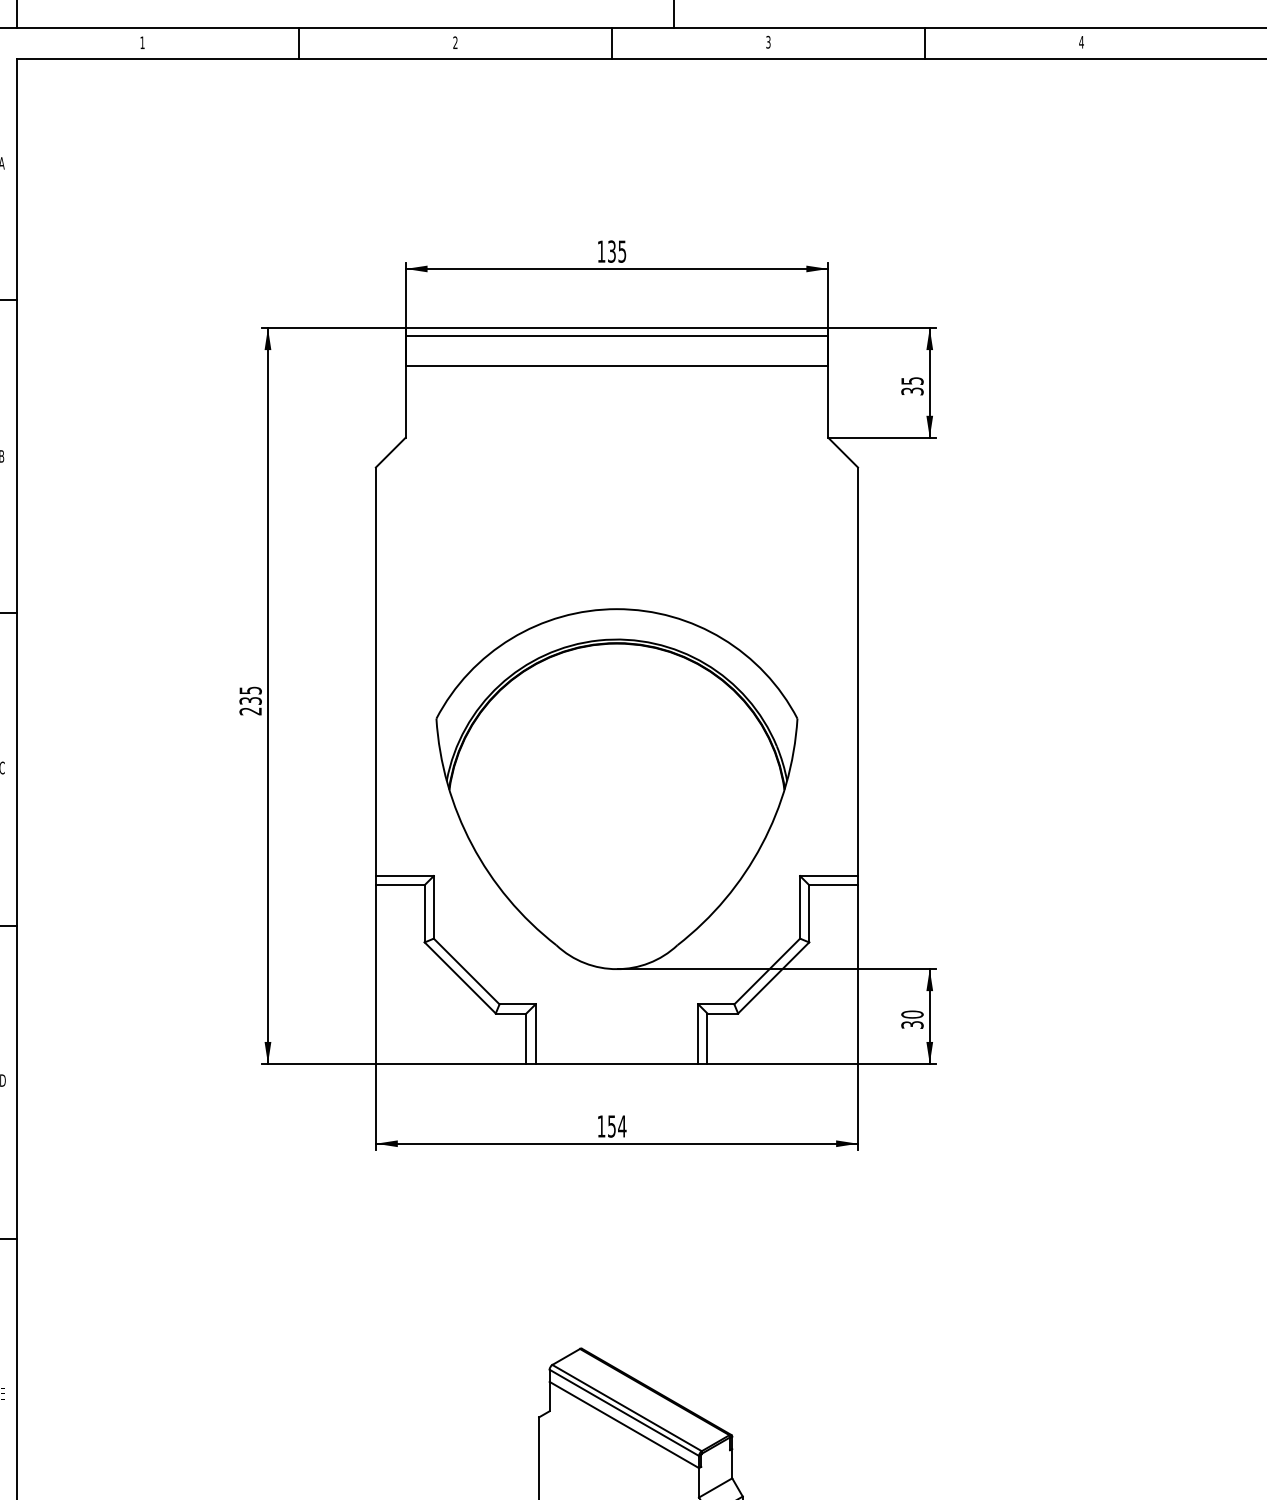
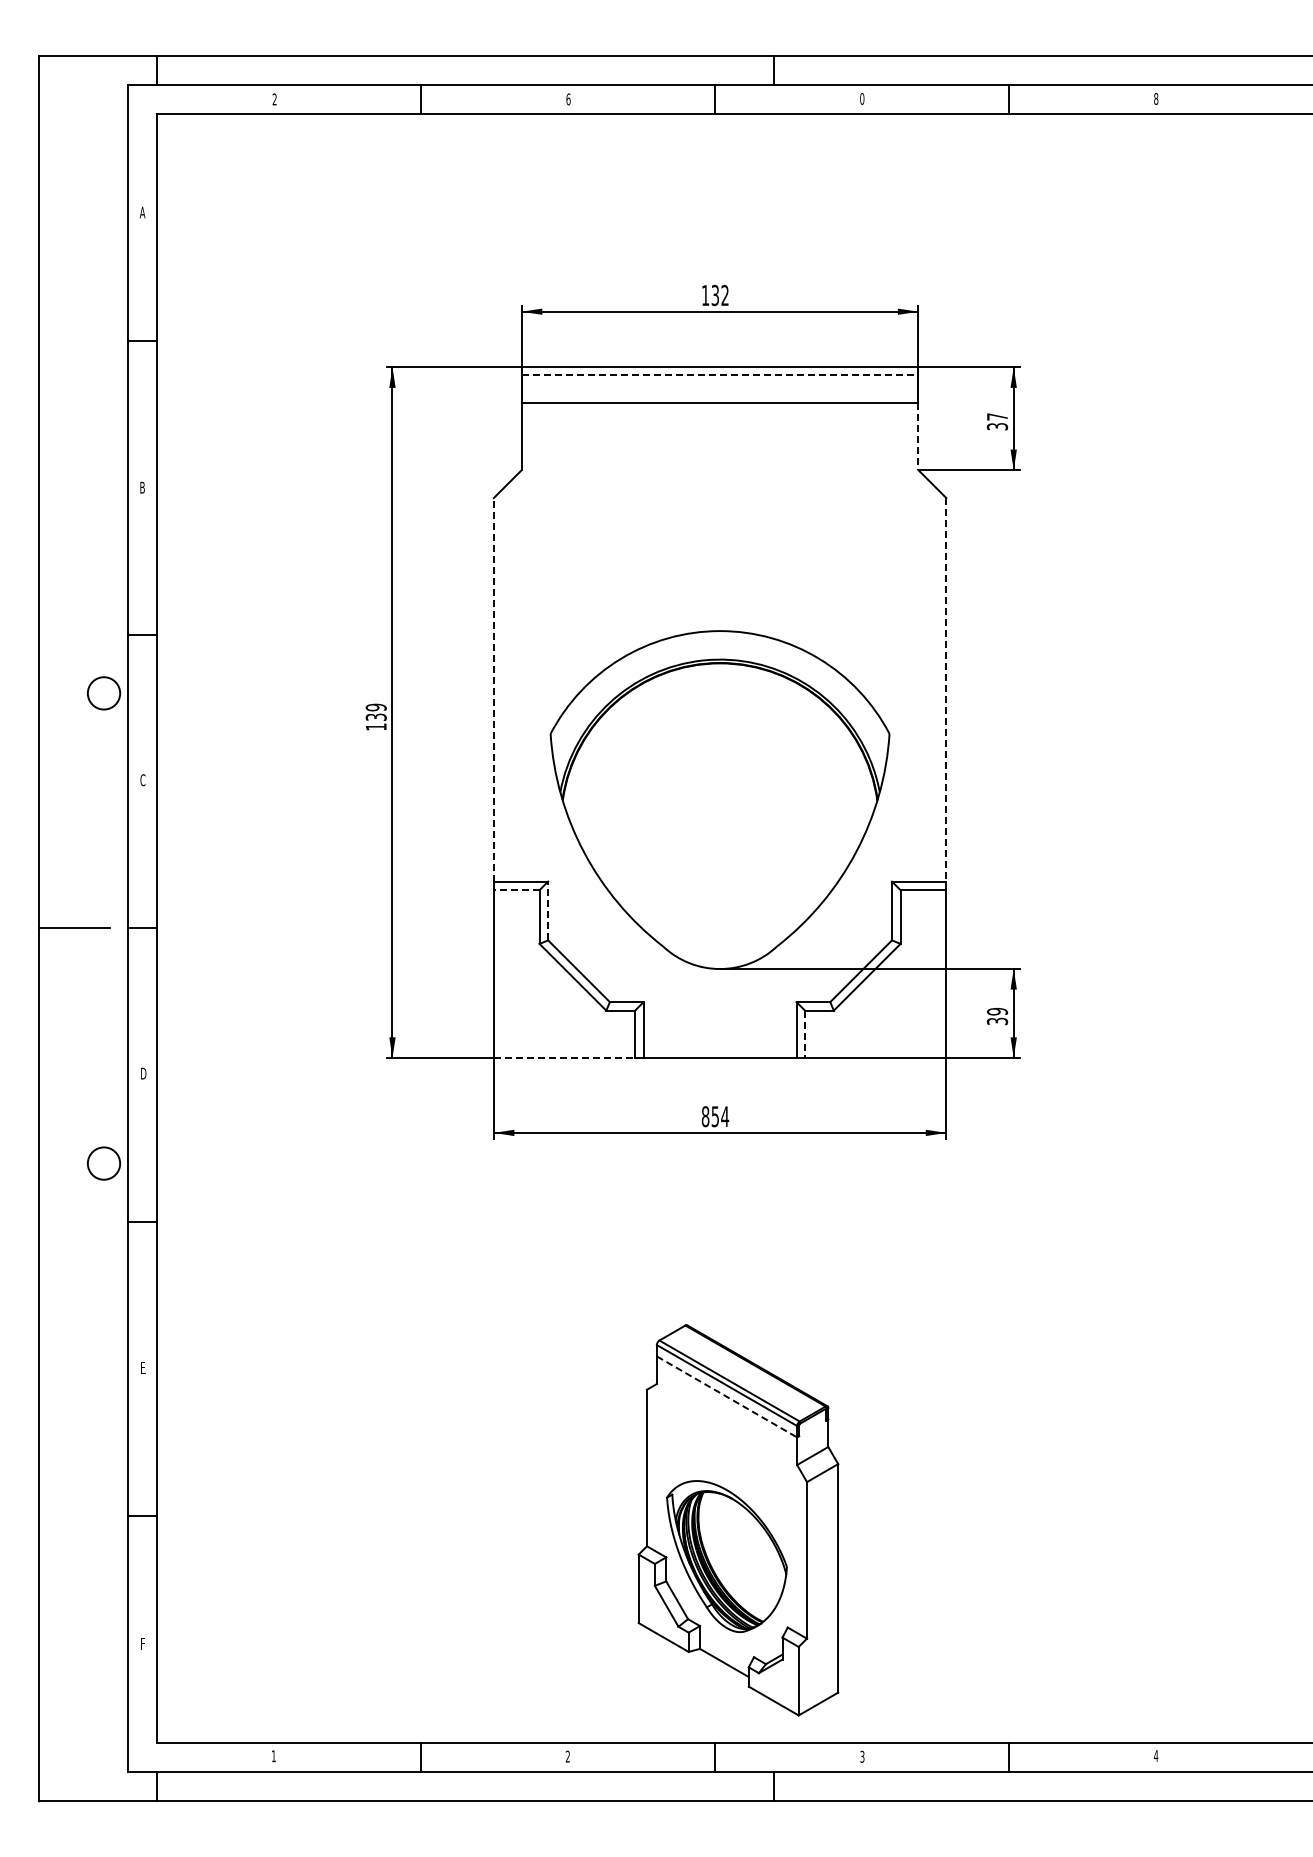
text: (768, 41) -> (862, 98), 3 -> 0
text: (1080, 41) -> (1155, 98), 4 -> 8
text: (142, 42) -> (274, 99), 1 -> 2
text: (455, 42) -> (568, 99), 2 -> 6
text: (621, 251) -> (724, 295), 135 -> 132
line: (617, 335) -> (720, 374), solid -> dashed
text: (912, 380) -> (997, 416), 35 -> 37
line: (828, 401) -> (918, 436), solid -> dashed
line: (375, 671) -> (493, 689), solid -> dashed
line: (858, 671) -> (946, 689), solid -> dashed
text: (249, 700) -> (375, 716), 235 -> 139
line: (400, 885) -> (516, 890), solid -> dashed
line: (434, 906) -> (548, 910), solid -> dashed
text: (912, 1014) -> (997, 1011), 30 -> 39
line: (707, 1038) -> (805, 1034), solid -> dashed
line: (451, 1063) -> (564, 1057), solid -> dashed
text: (601, 1126) -> (705, 1116), 154 -> 854
line: (624, 1424) -> (727, 1396), solid -> dashed

